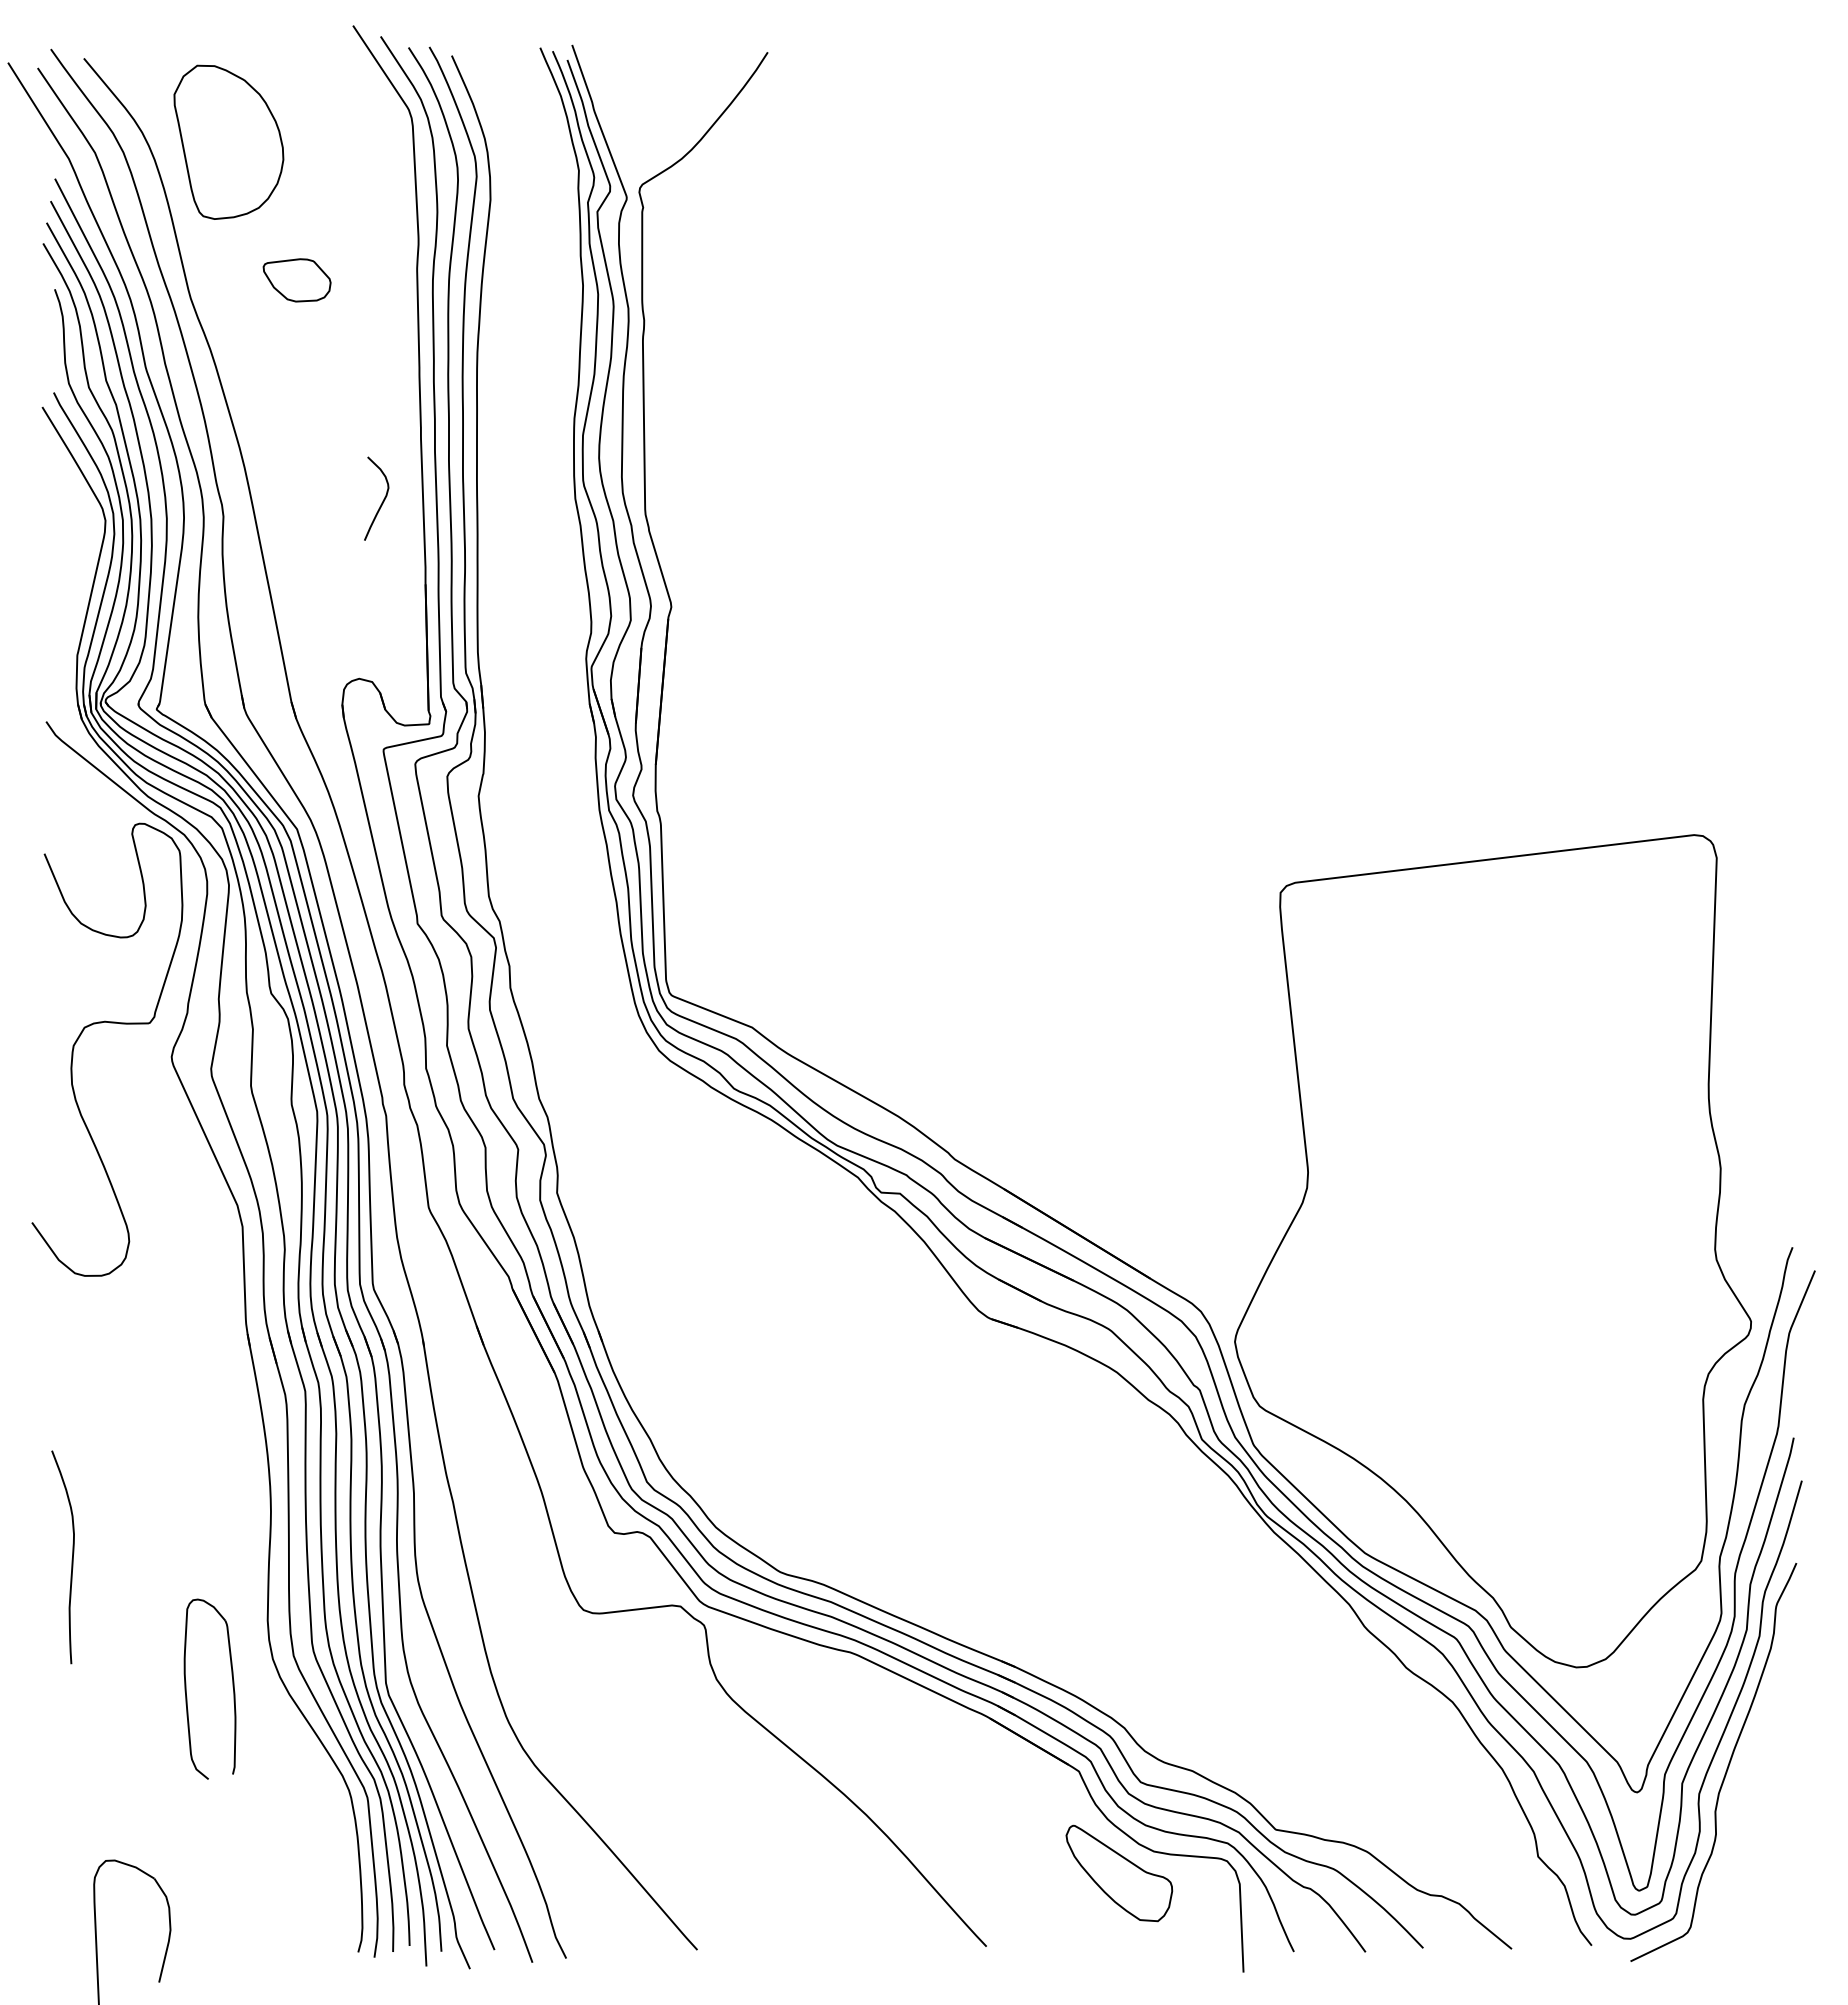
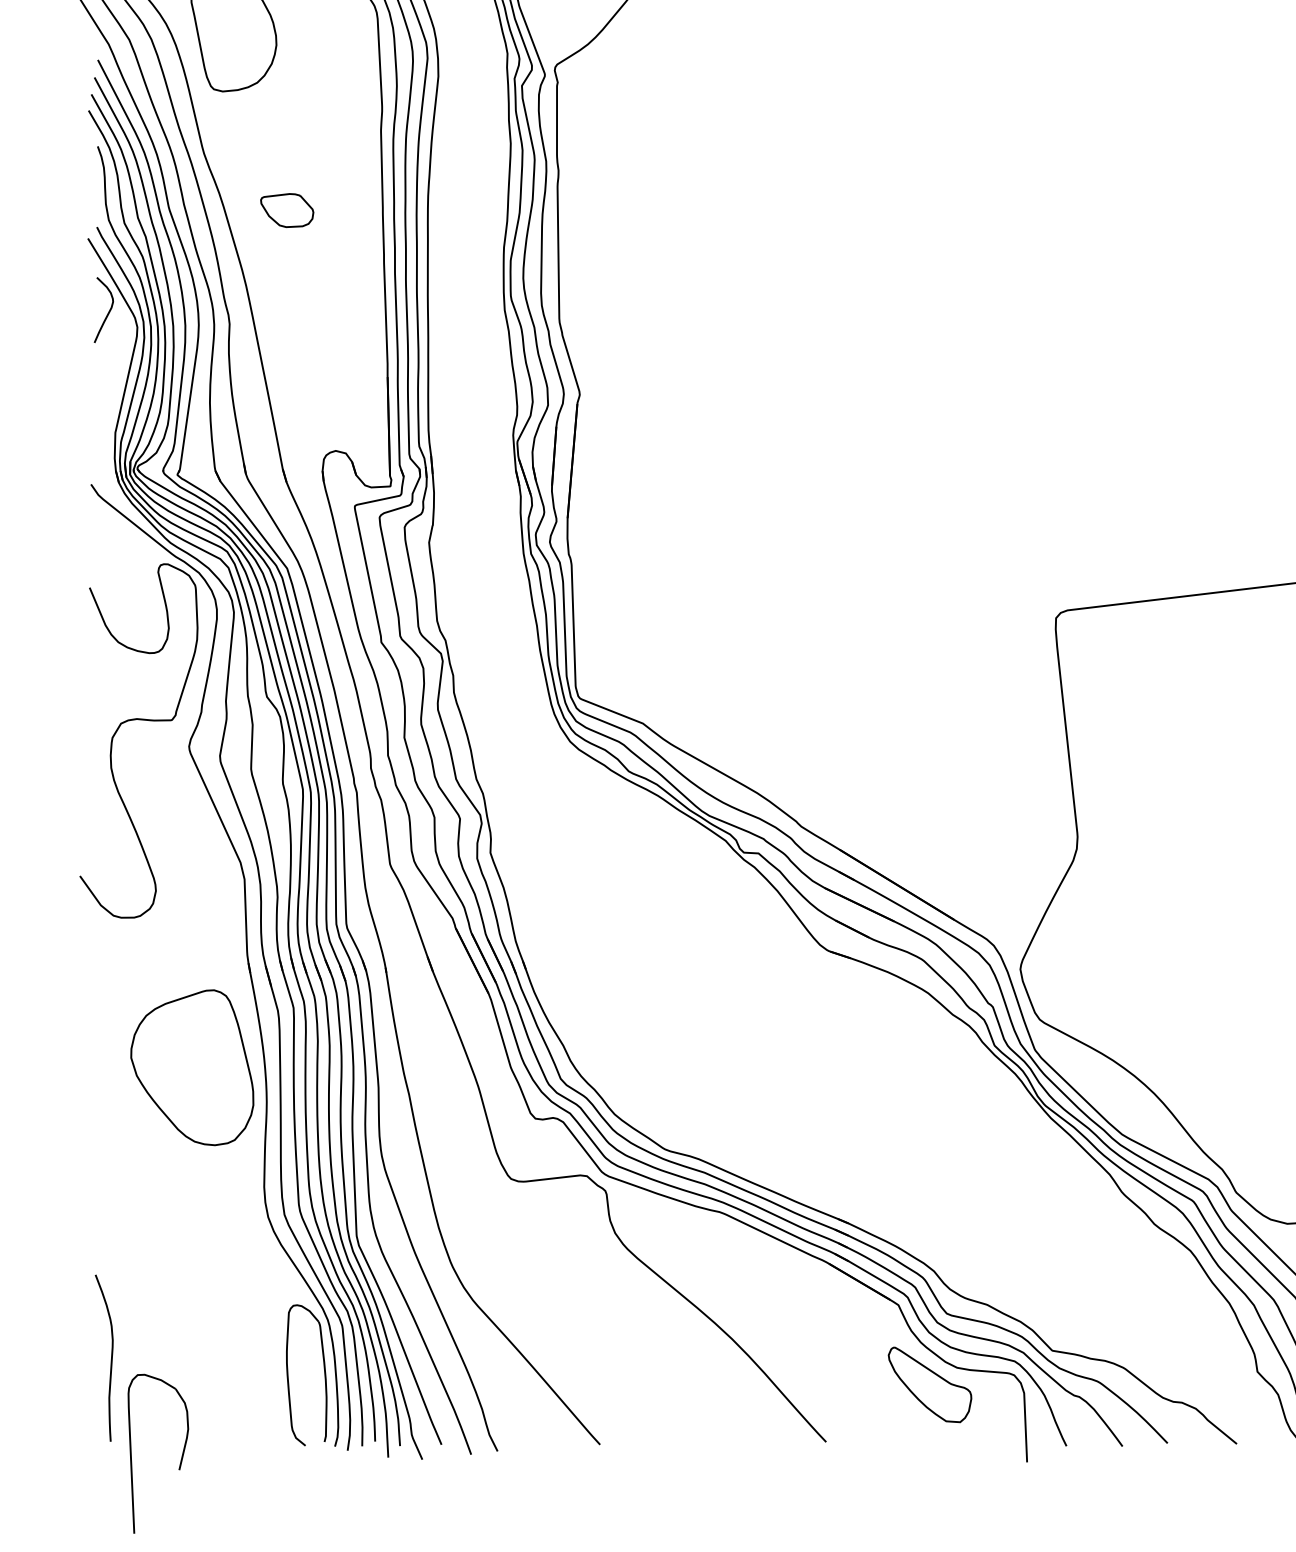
part: (296, 280) -> (286, 210), moved
curve: (382, 500) -> (108, 311), moved
part: (175, 1467) -> (192, 1067), added
curve: (71, 1559) -> (110, 1359), moved
part: (186, 1688) -> (288, 1374), moved

